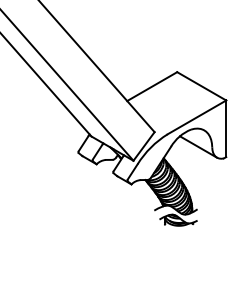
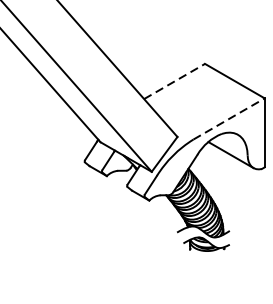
line: (152, 86) -> (174, 81), solid -> dashed
line: (196, 117) -> (228, 119), solid -> dashed

